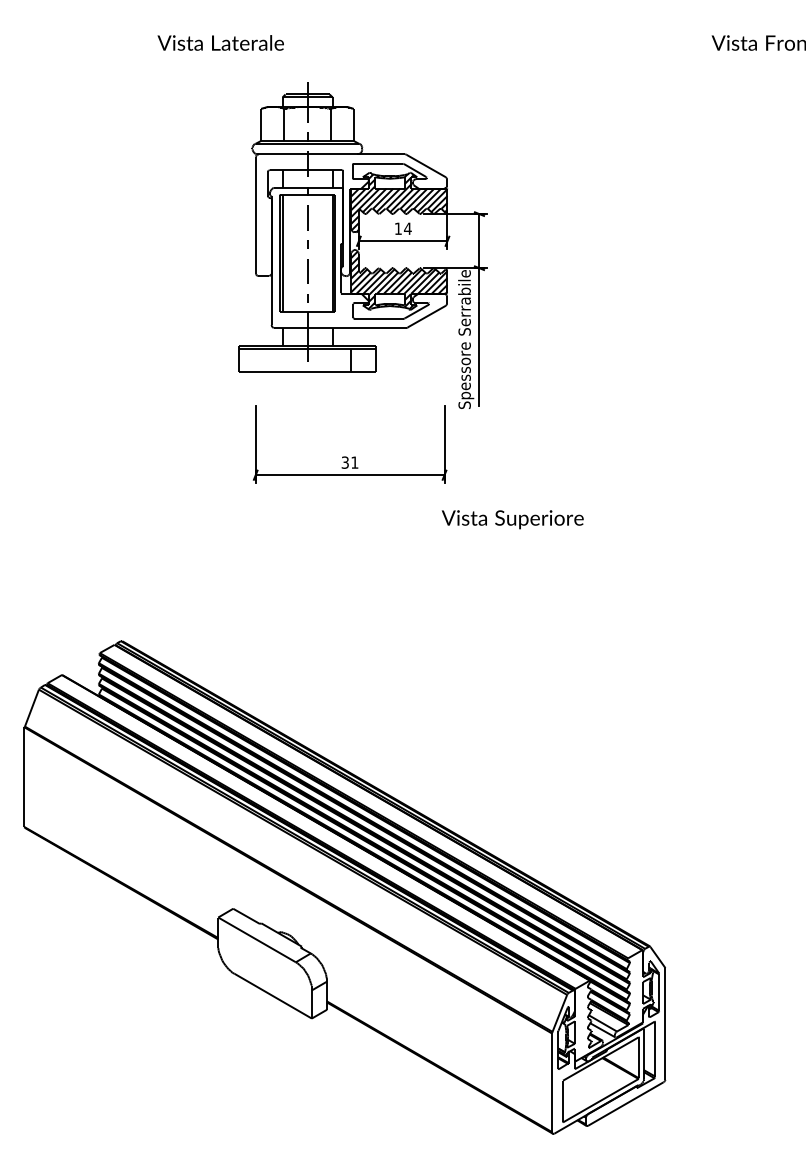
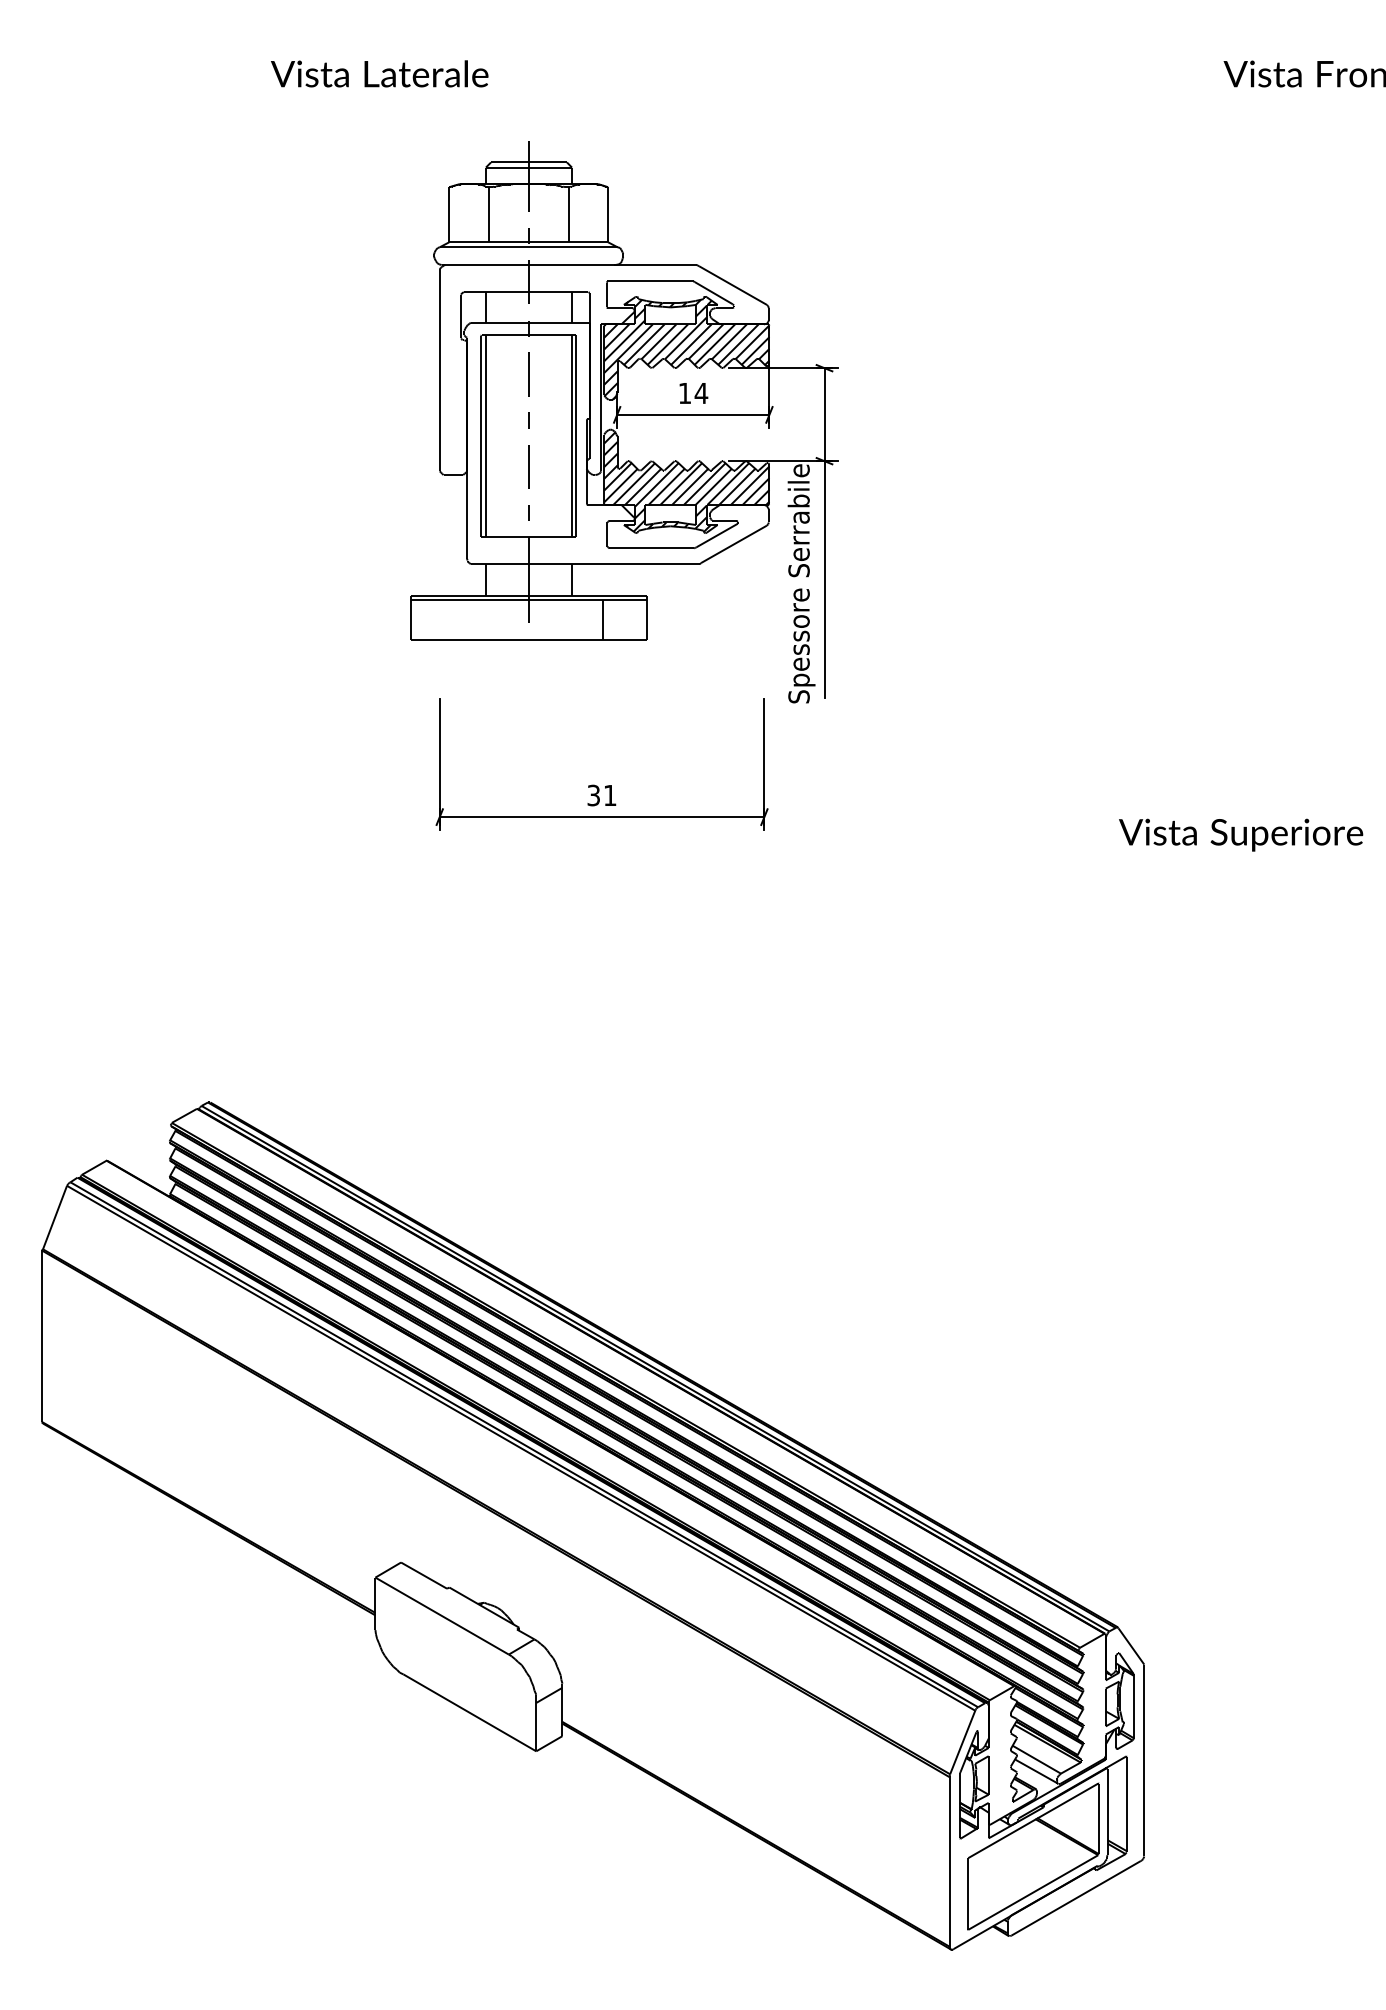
text: (512, 519) -> (1240, 834), moved

